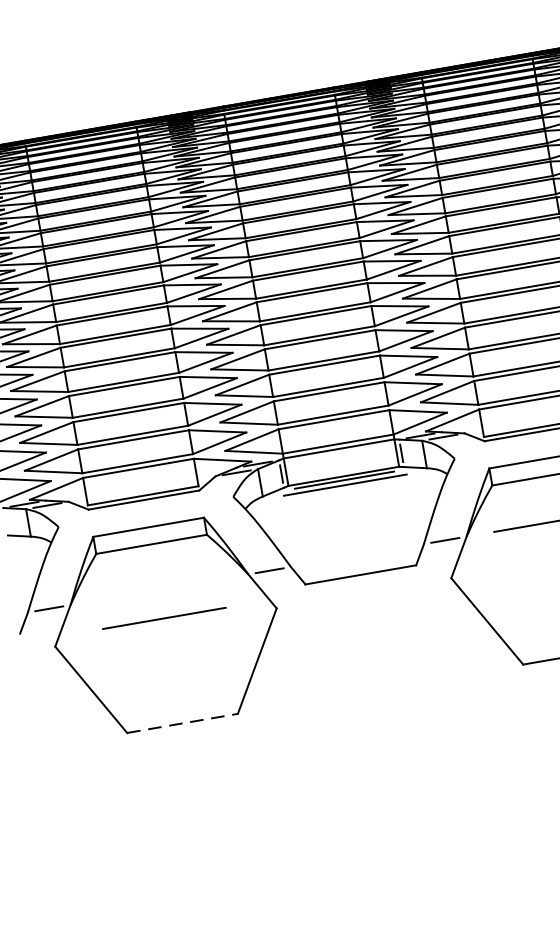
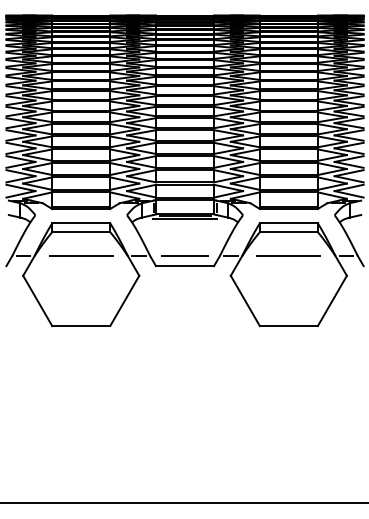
line: (356, 554) -> (184, 255), added
line: (164, 617) -> (81, 255), moved
line: (183, 724) -> (81, 326), dashed -> solid

